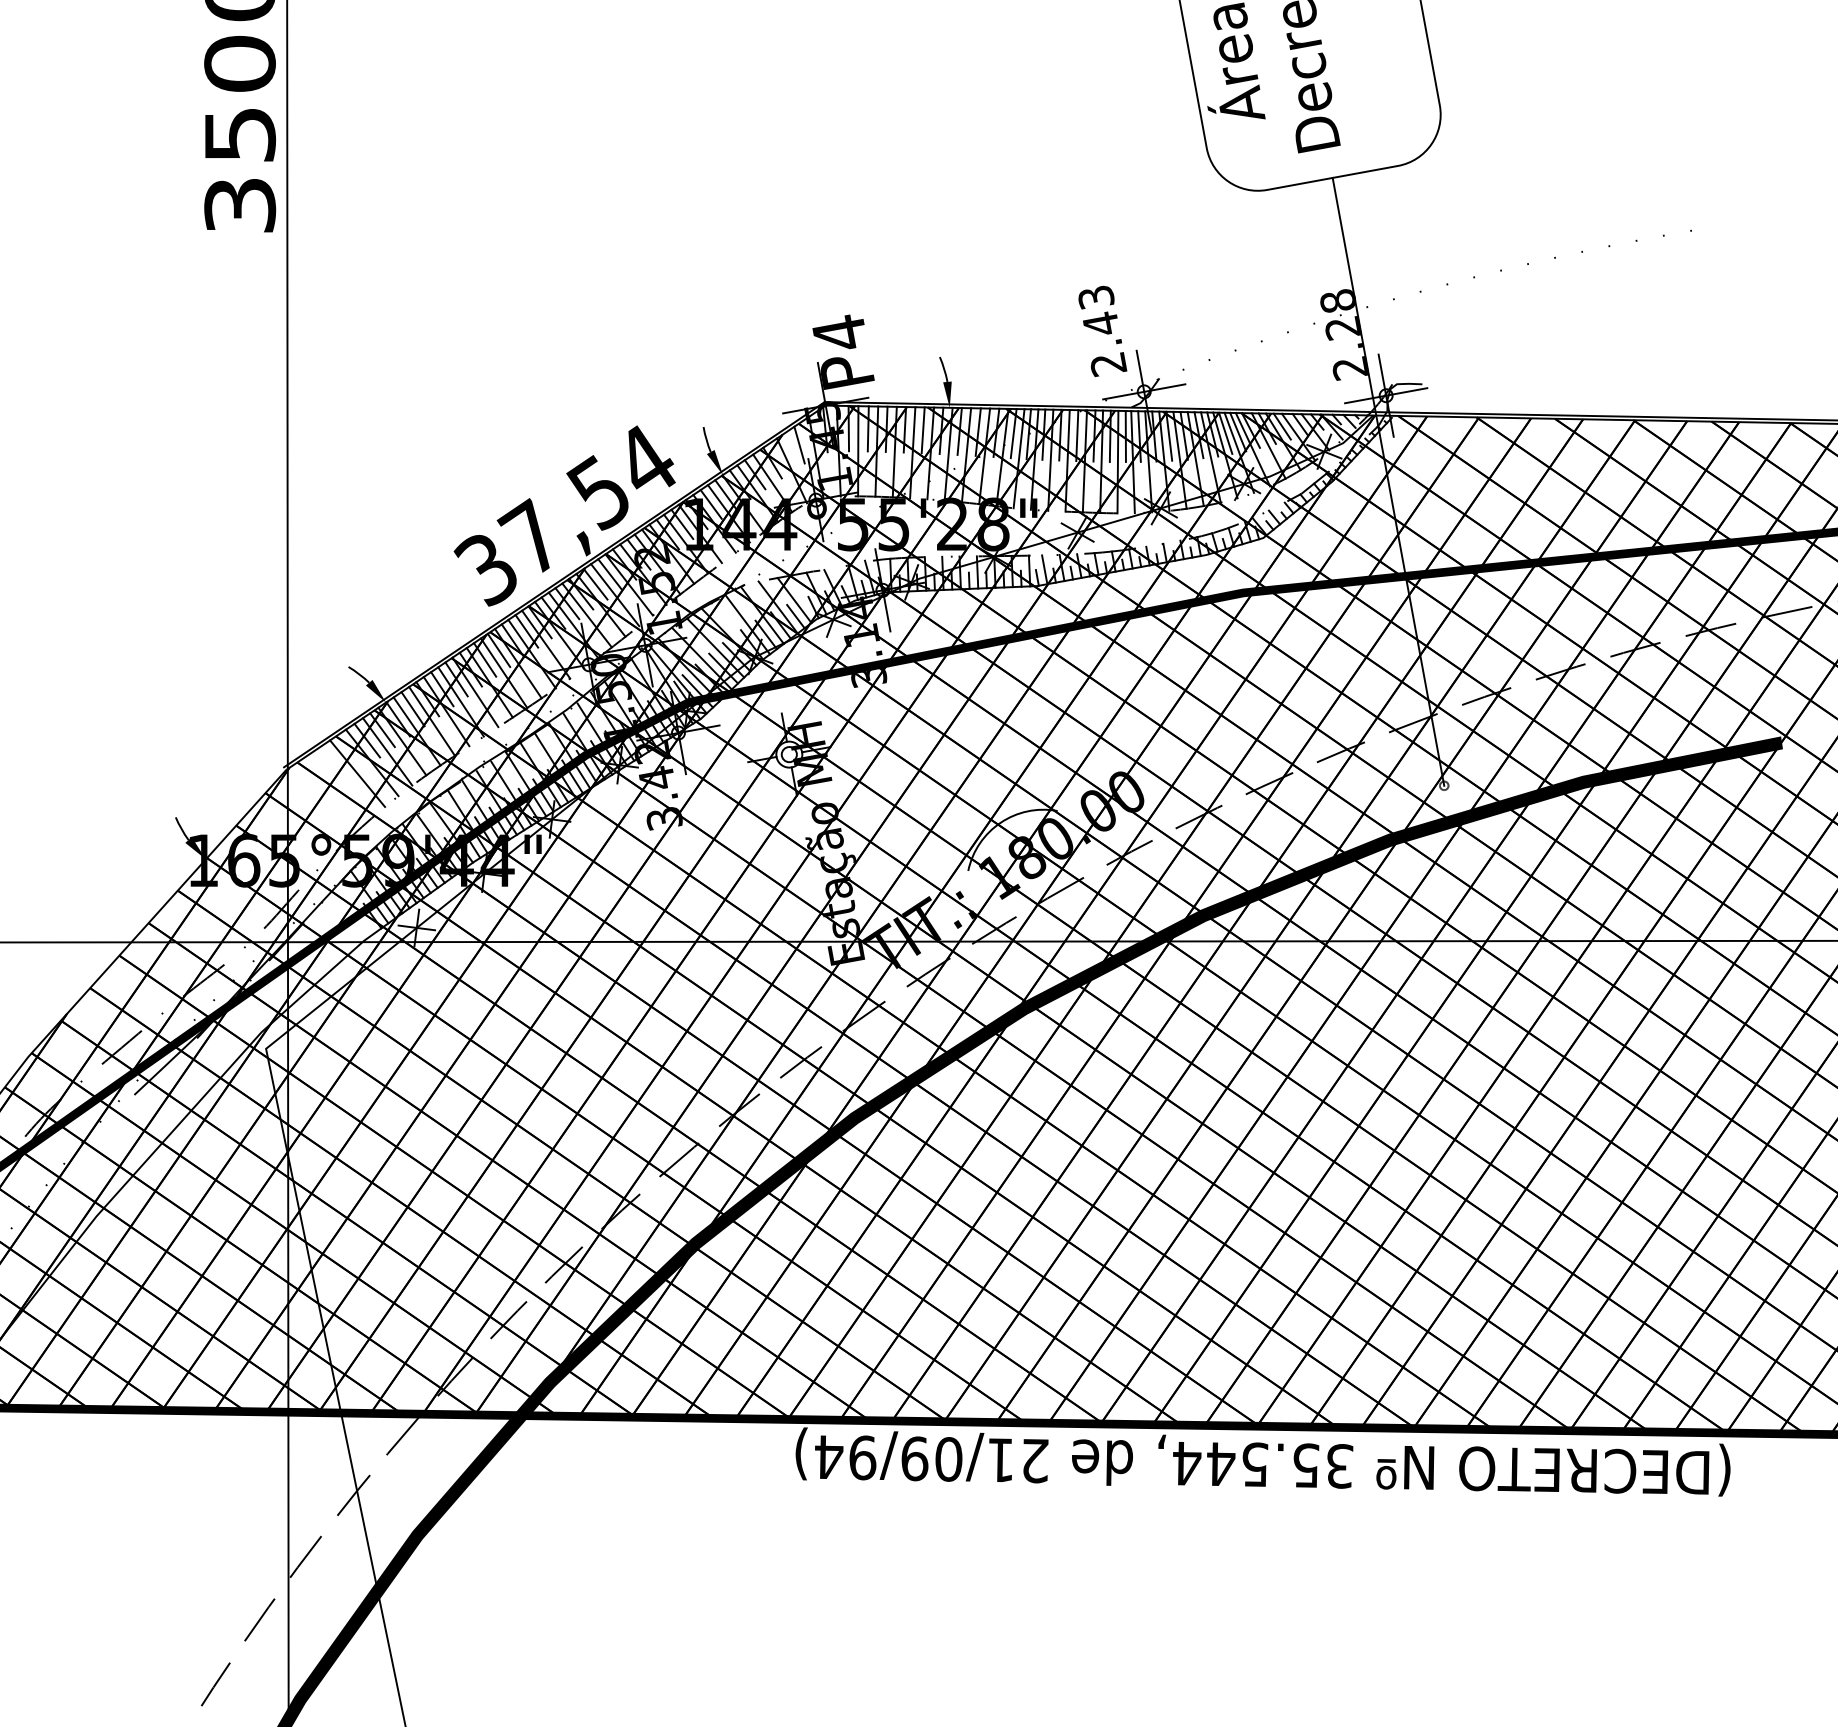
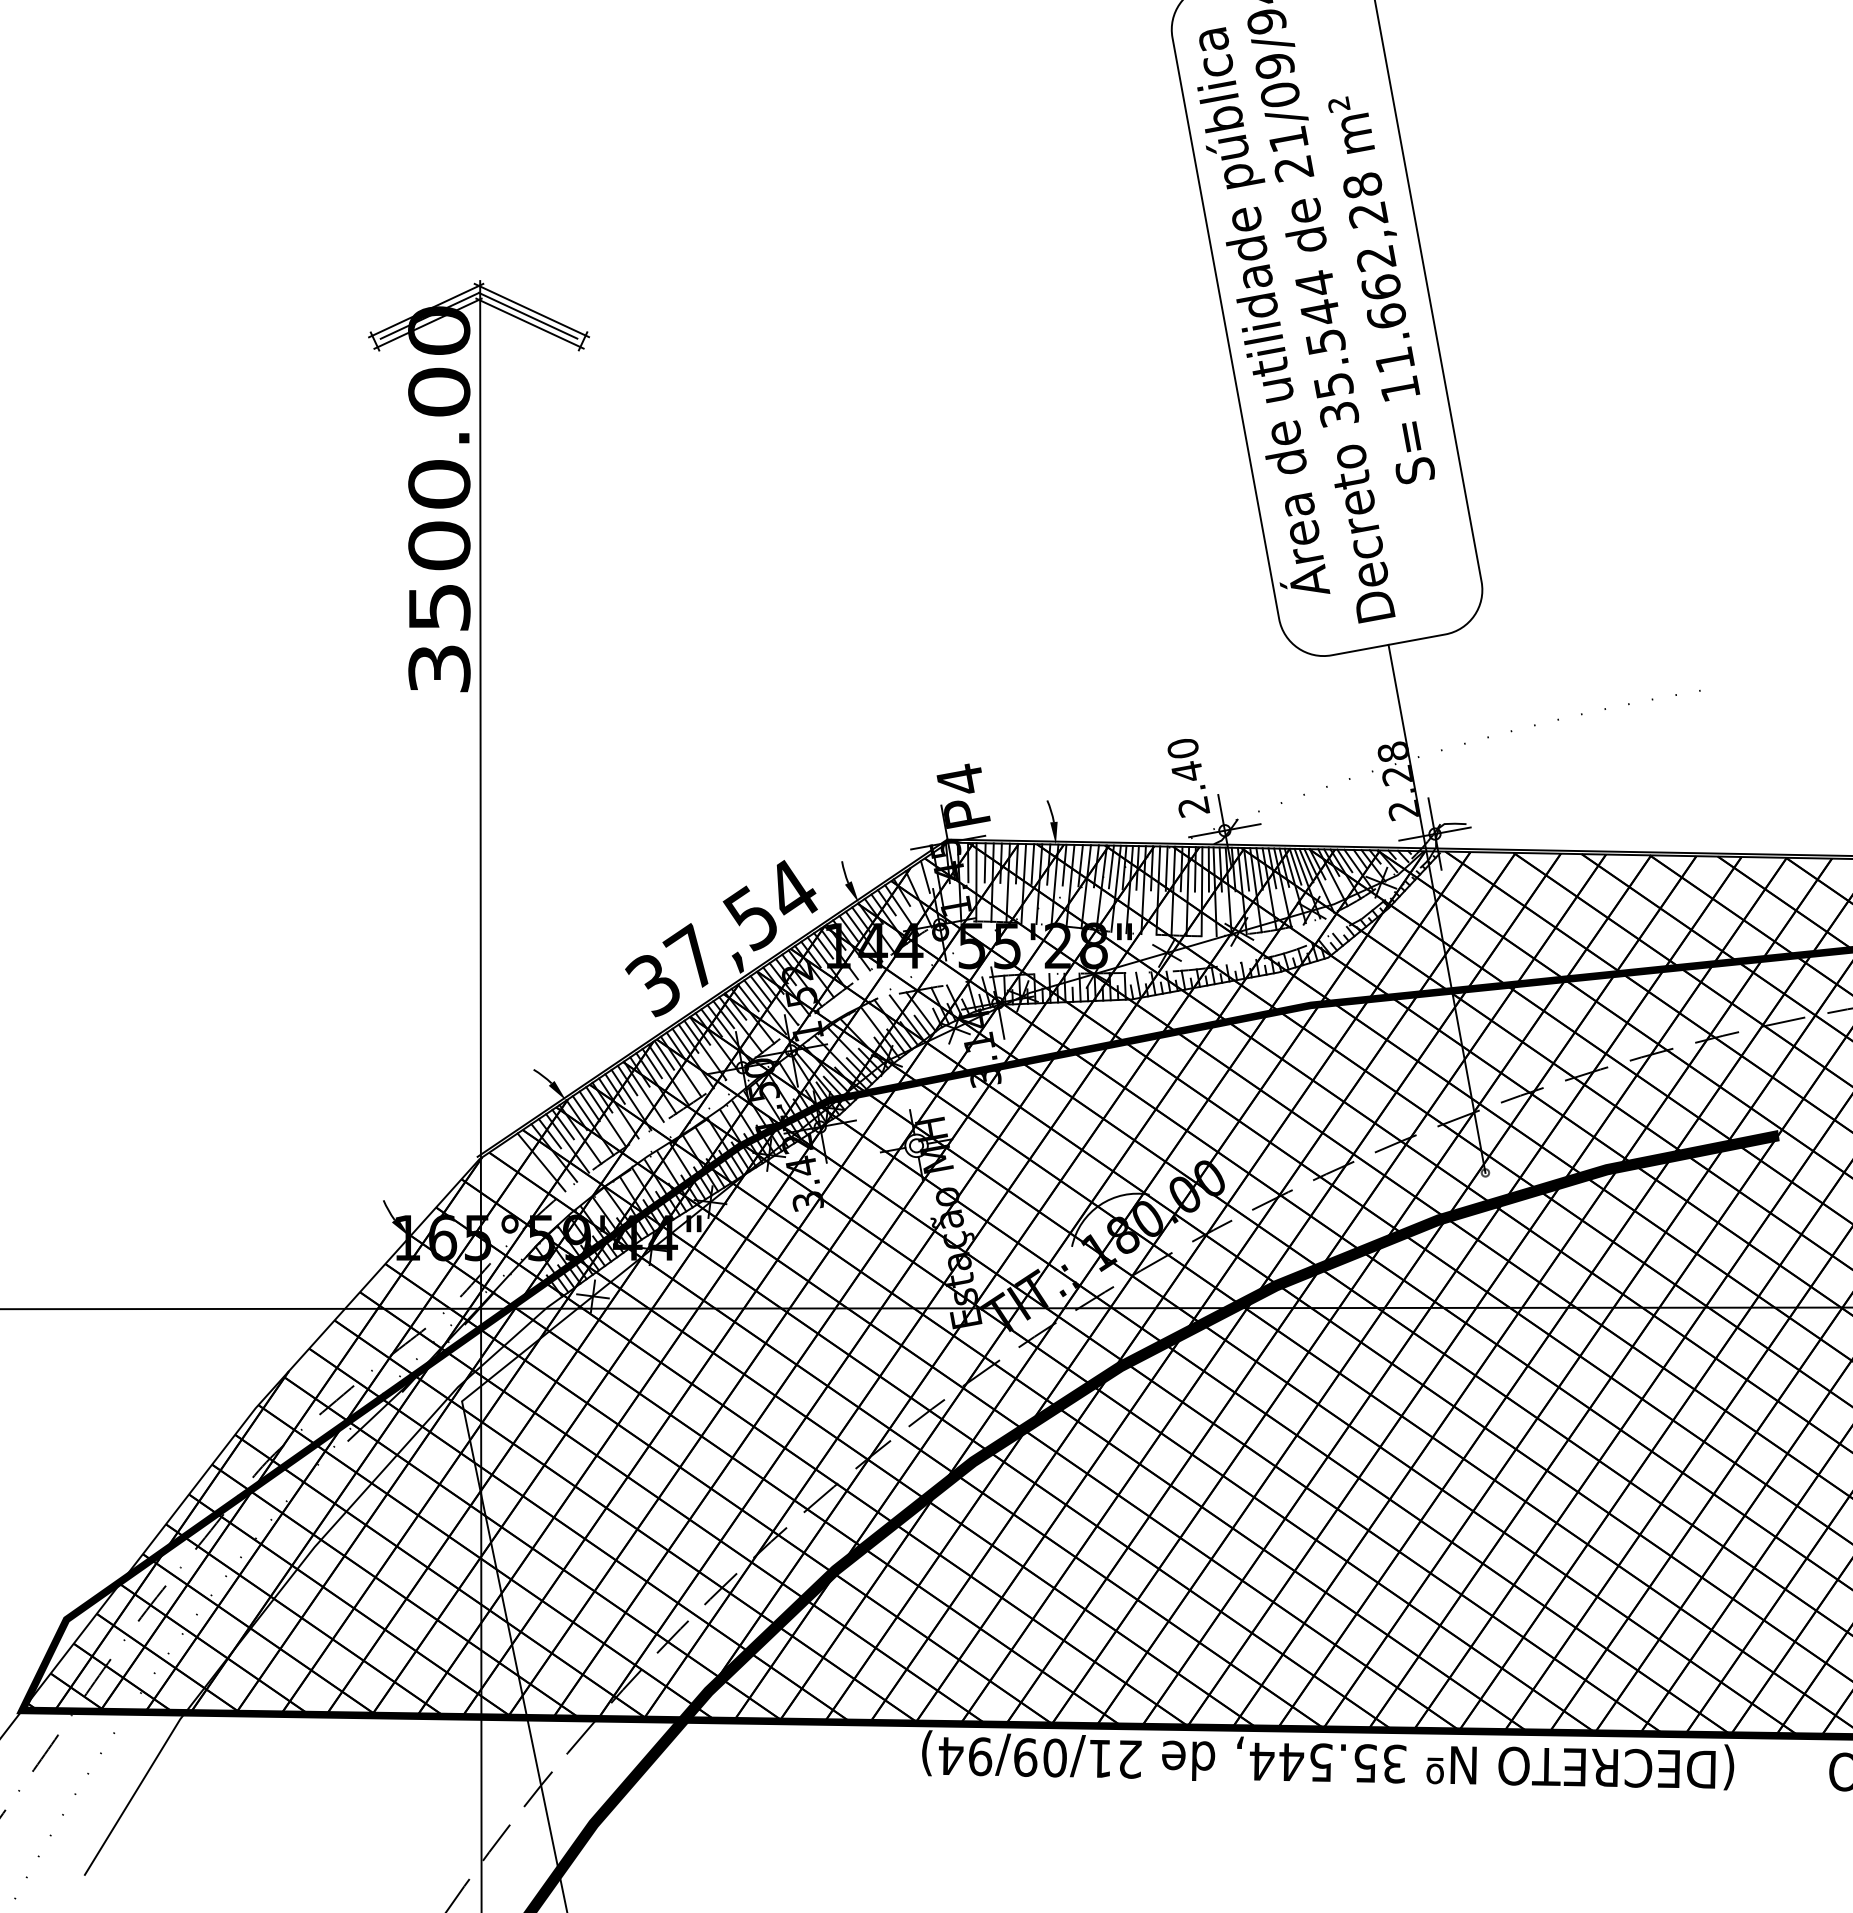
text: (1095, 297) -> (1182, 748), 2.43 -> 2.40

